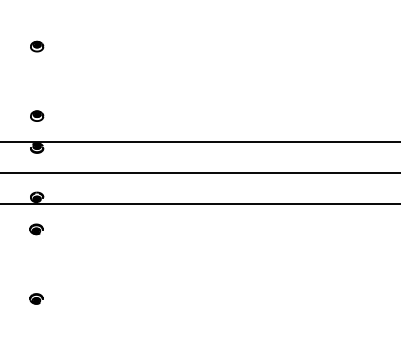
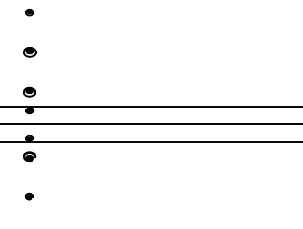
part: (36, 46) -> (29, 52), size x1.6
part: (36, 115) -> (29, 91), size x1.6
part: (35, 228) -> (28, 156), size x1.6

